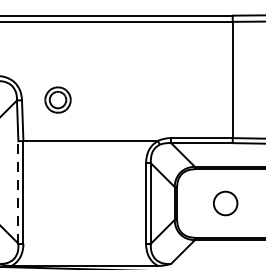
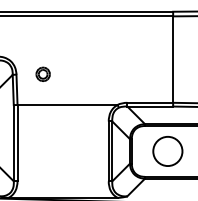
part: (57, 98) -> (42, 73), size x0.71
line: (18, 191) -> (13, 142), dashed -> solid
circle: (225, 203) -> (167, 151), size x1.67

